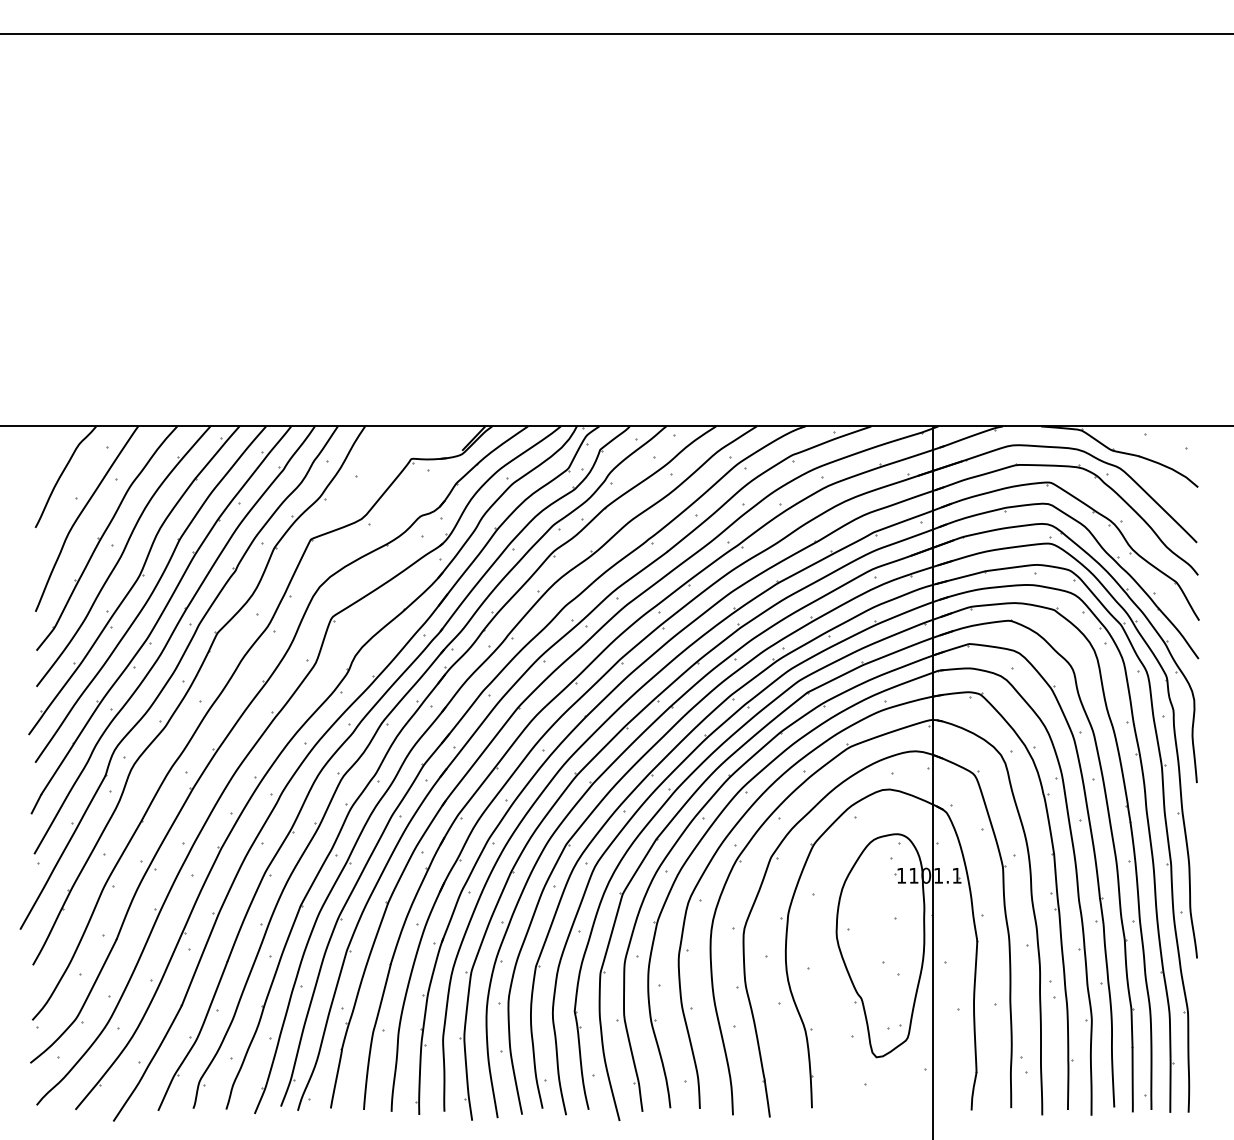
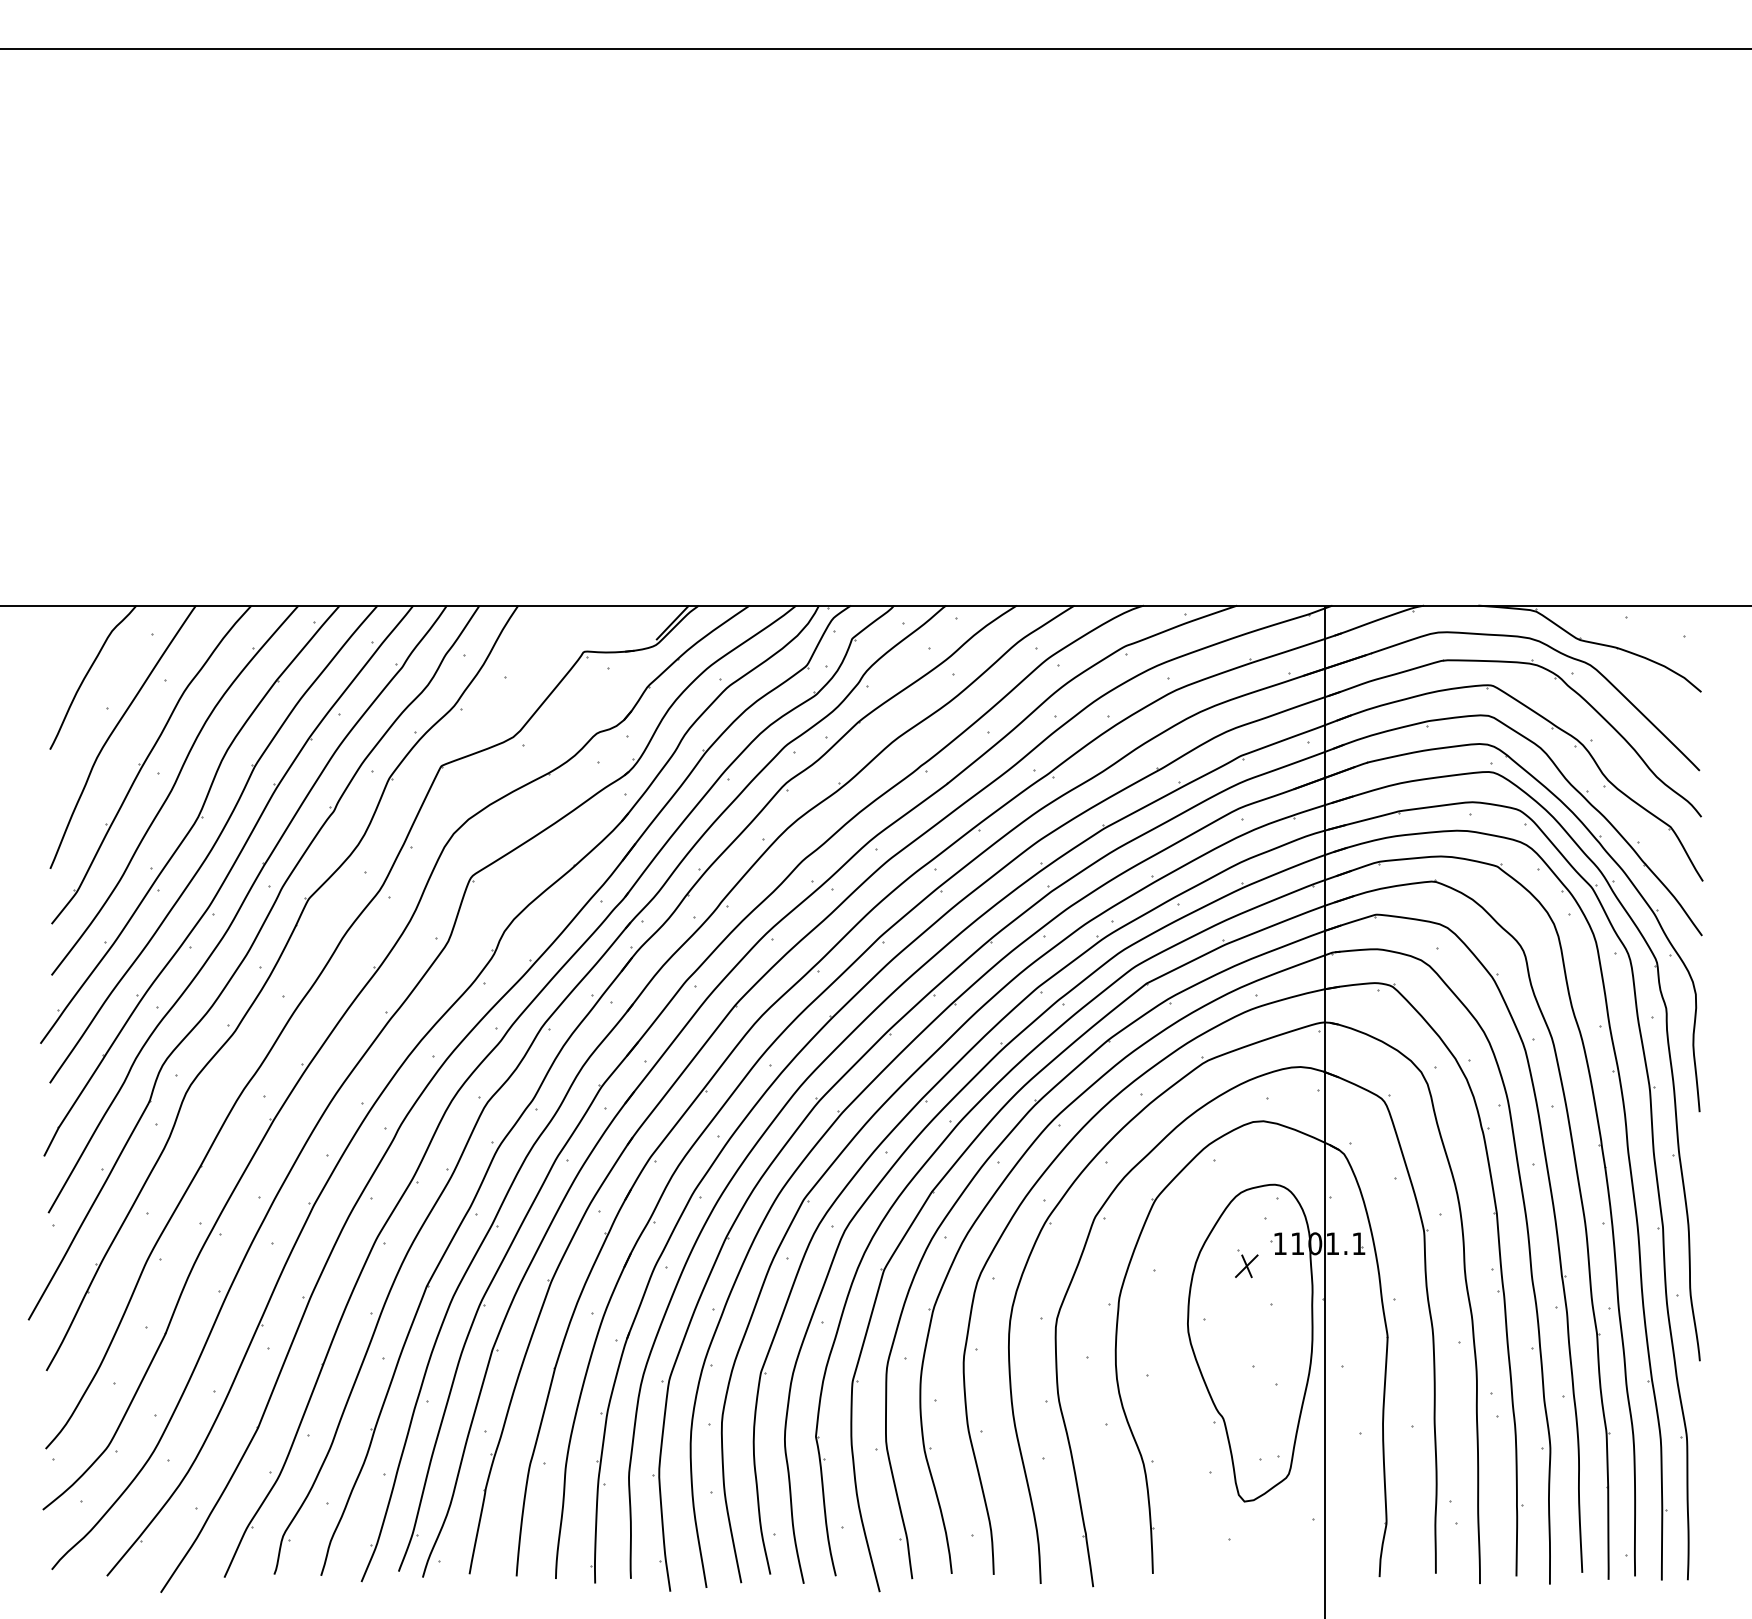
part: (877, 889) -> (1246, 1263), added

